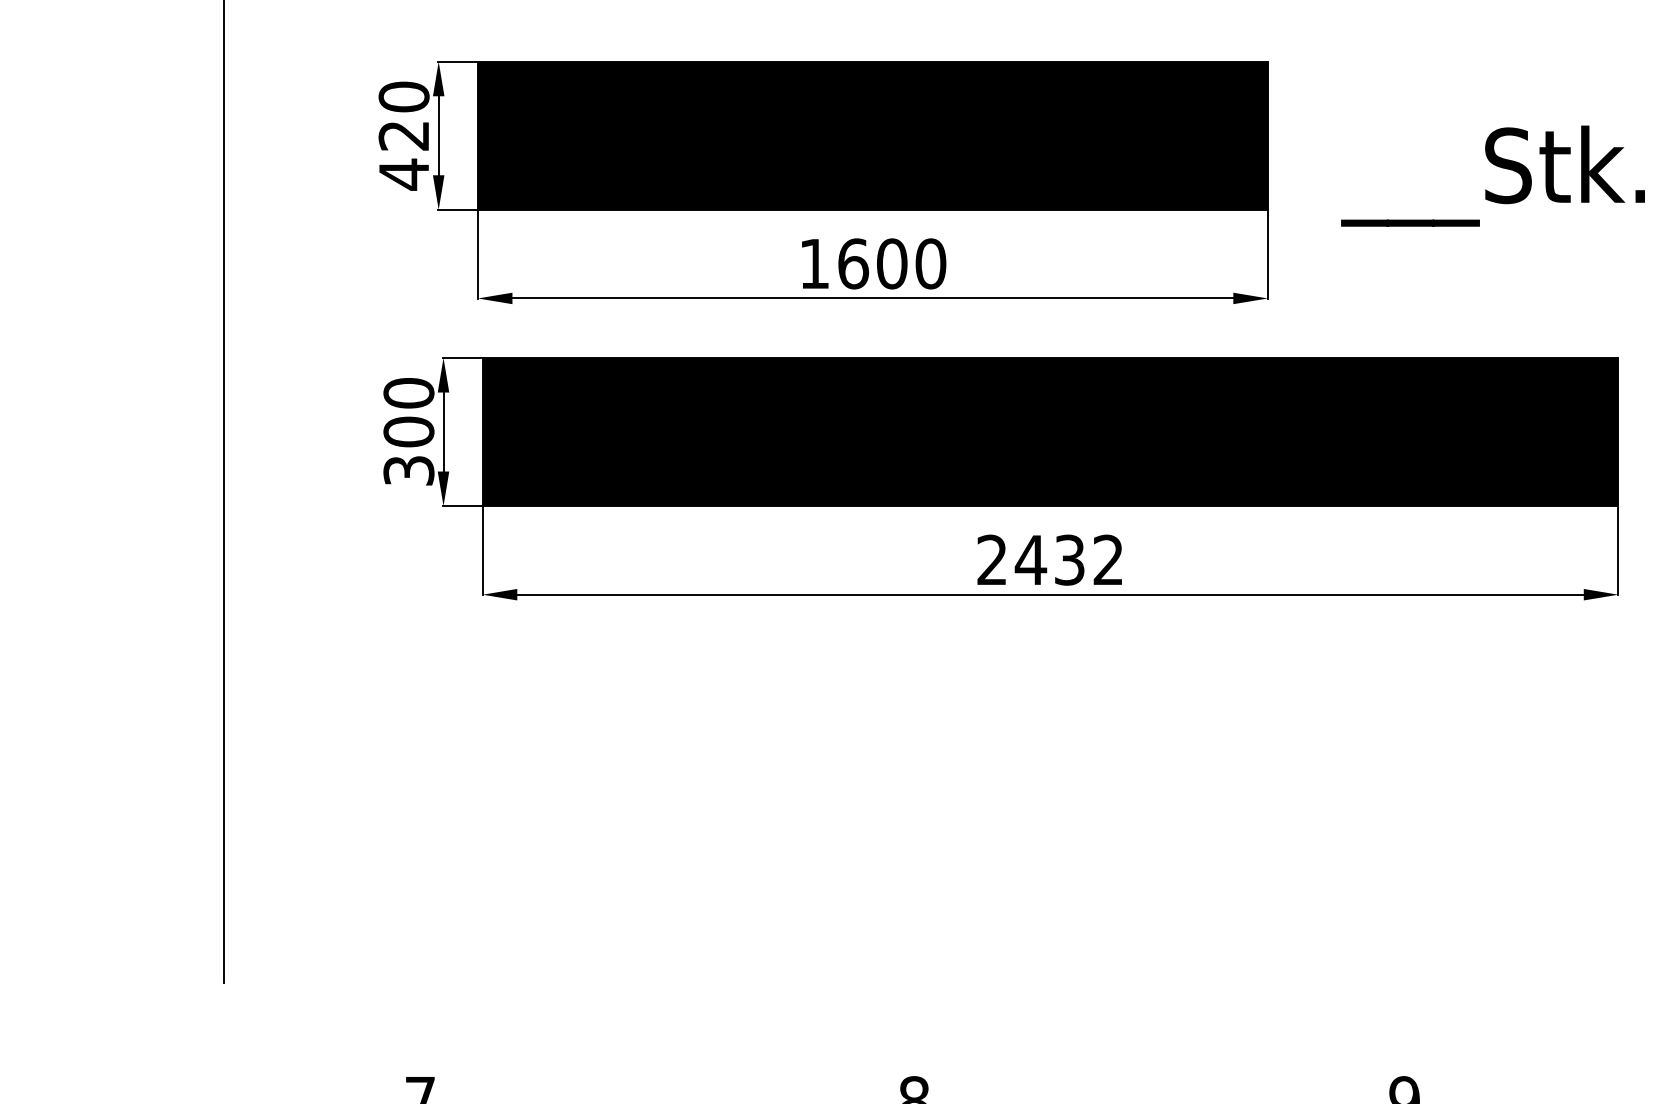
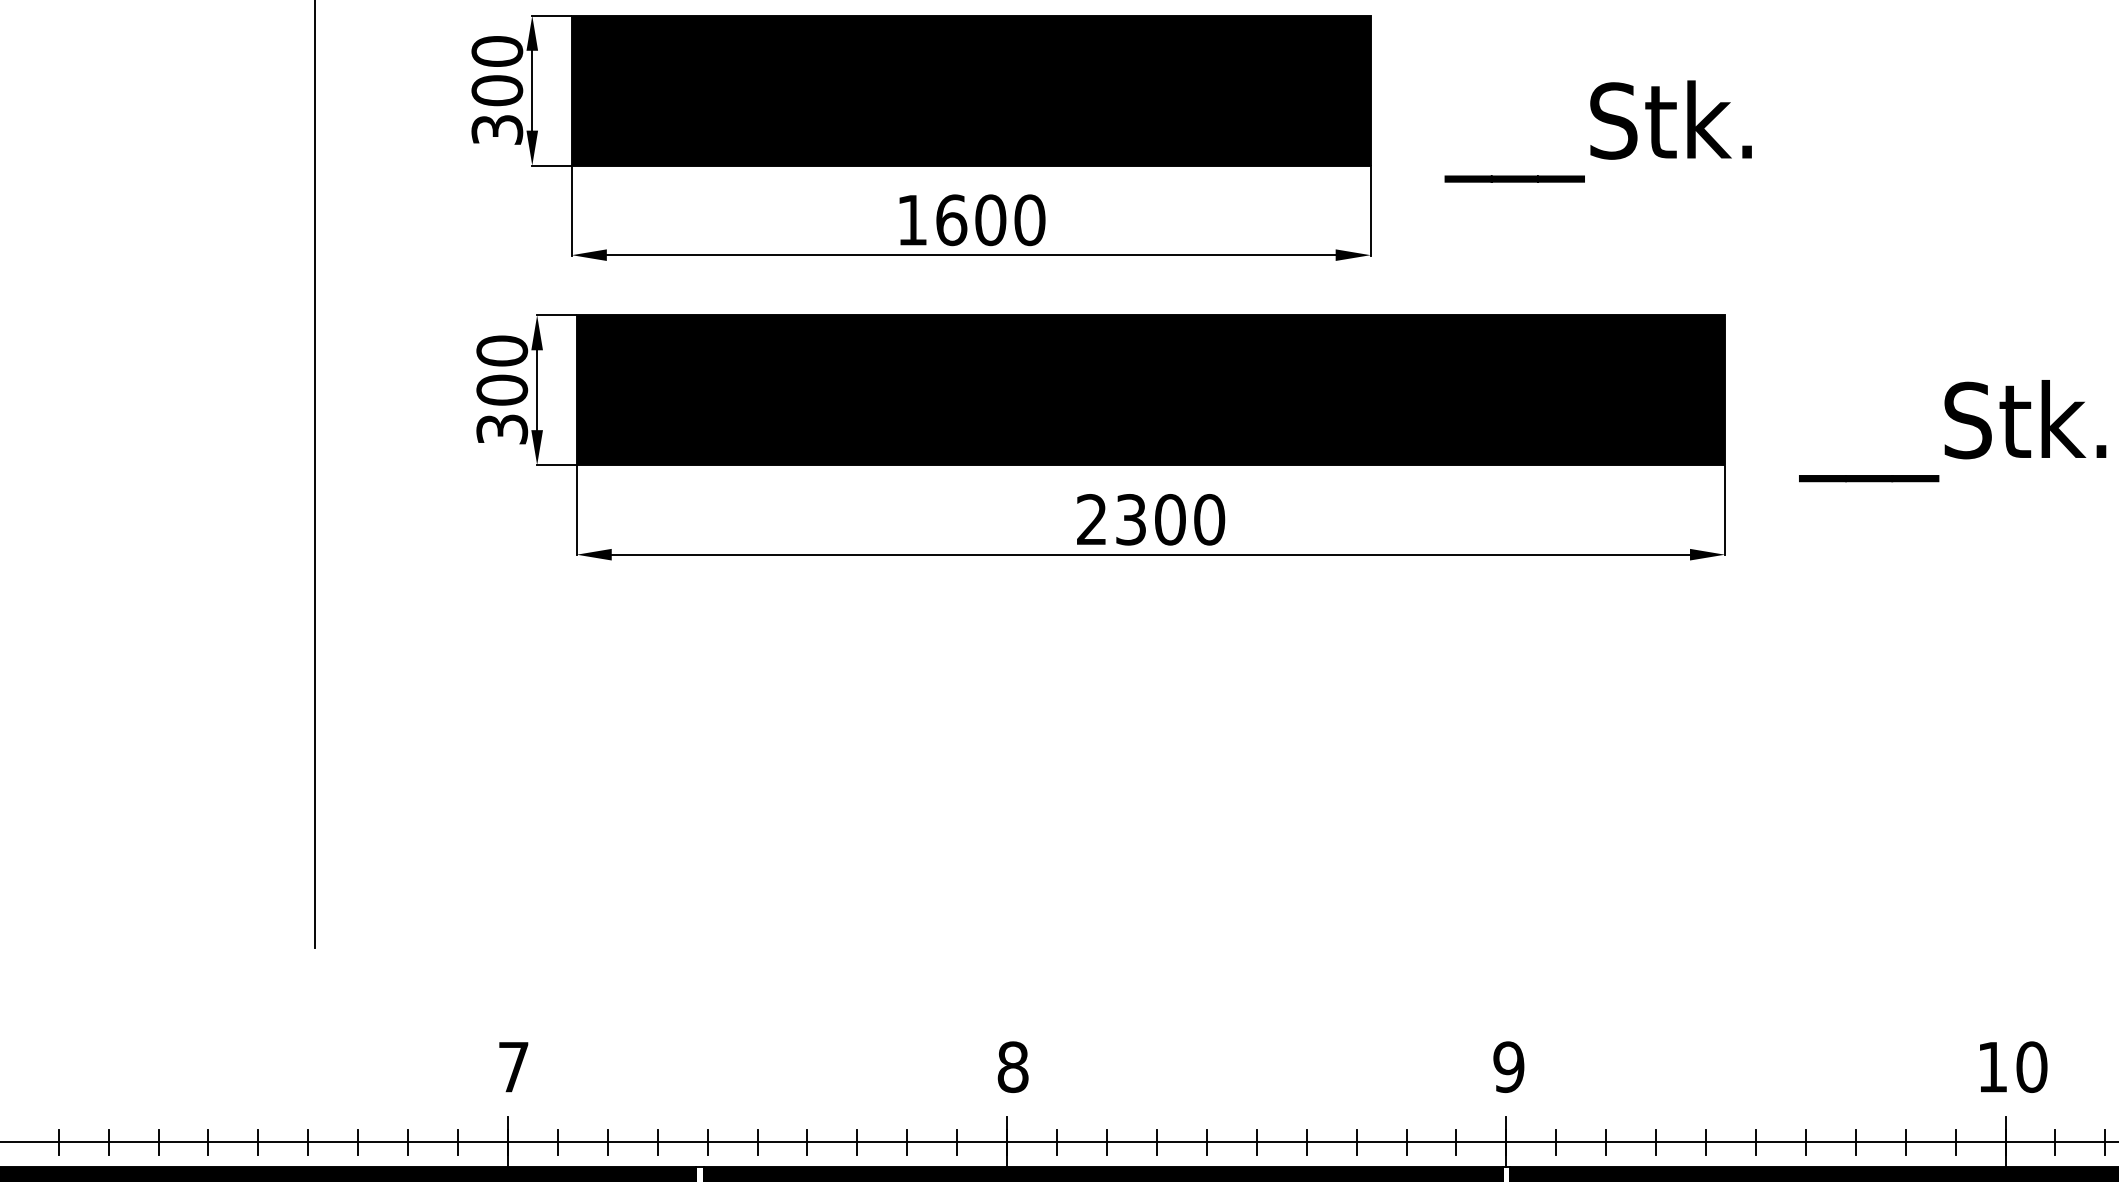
text: (404, 155) -> (497, 110), 420 -> 300
text: (1068, 559) -> (1169, 519), 2432 -> 2300

